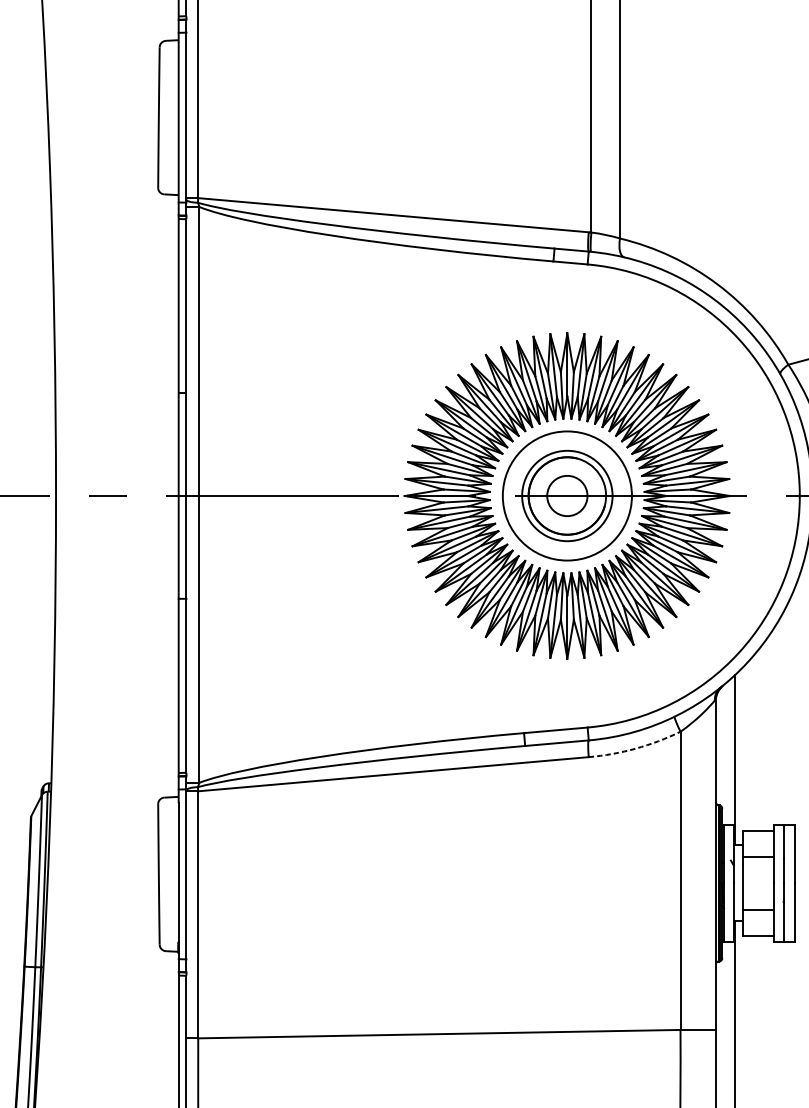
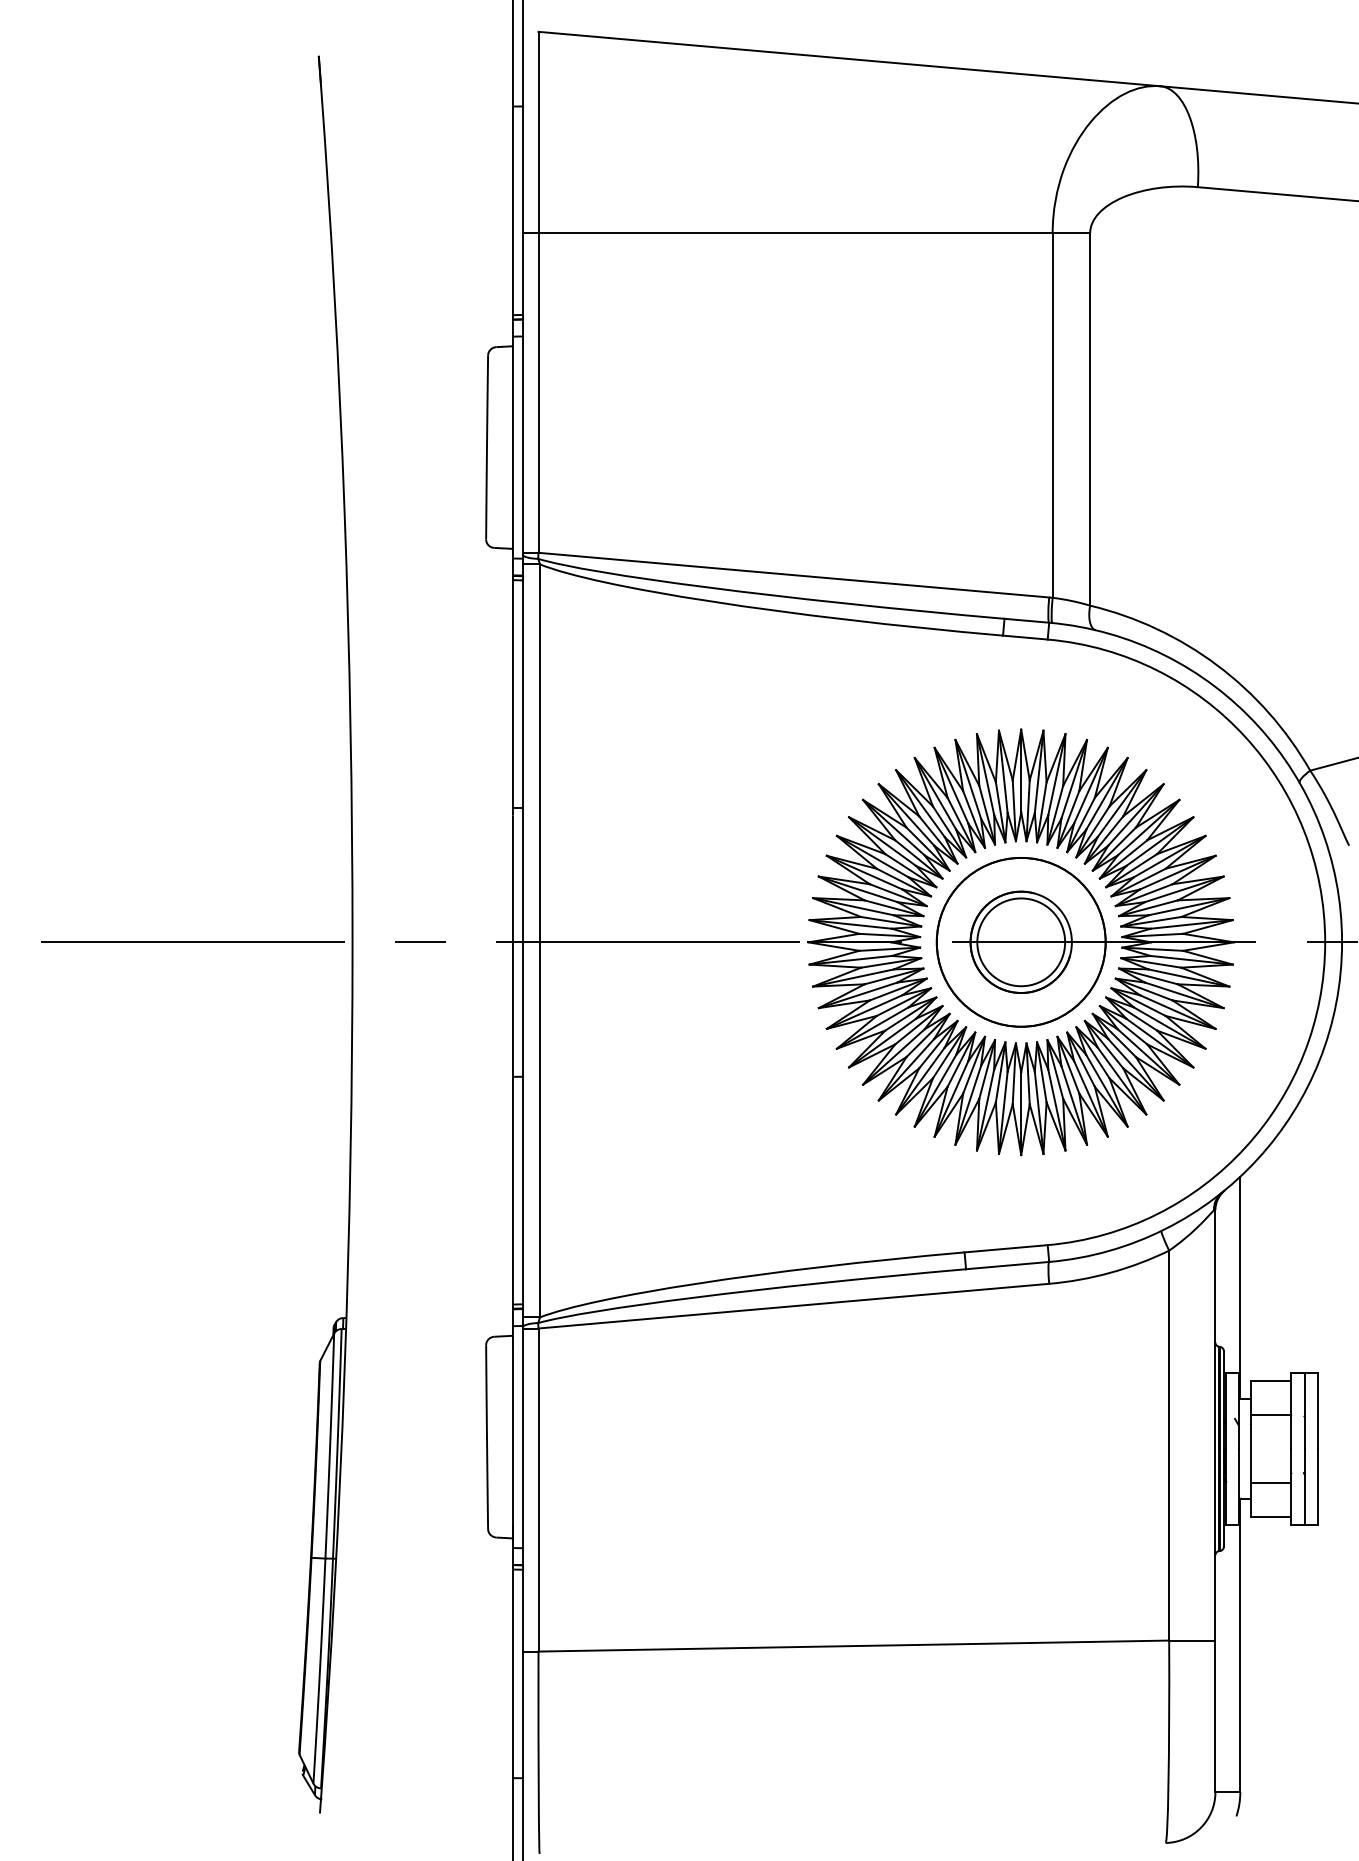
circle: (566, 495) -> (1020, 941), size x1.43
circle: (567, 496) -> (1021, 942), size x1.67
arc: (635, 748) -> (1110, 1272), dashed -> solid

